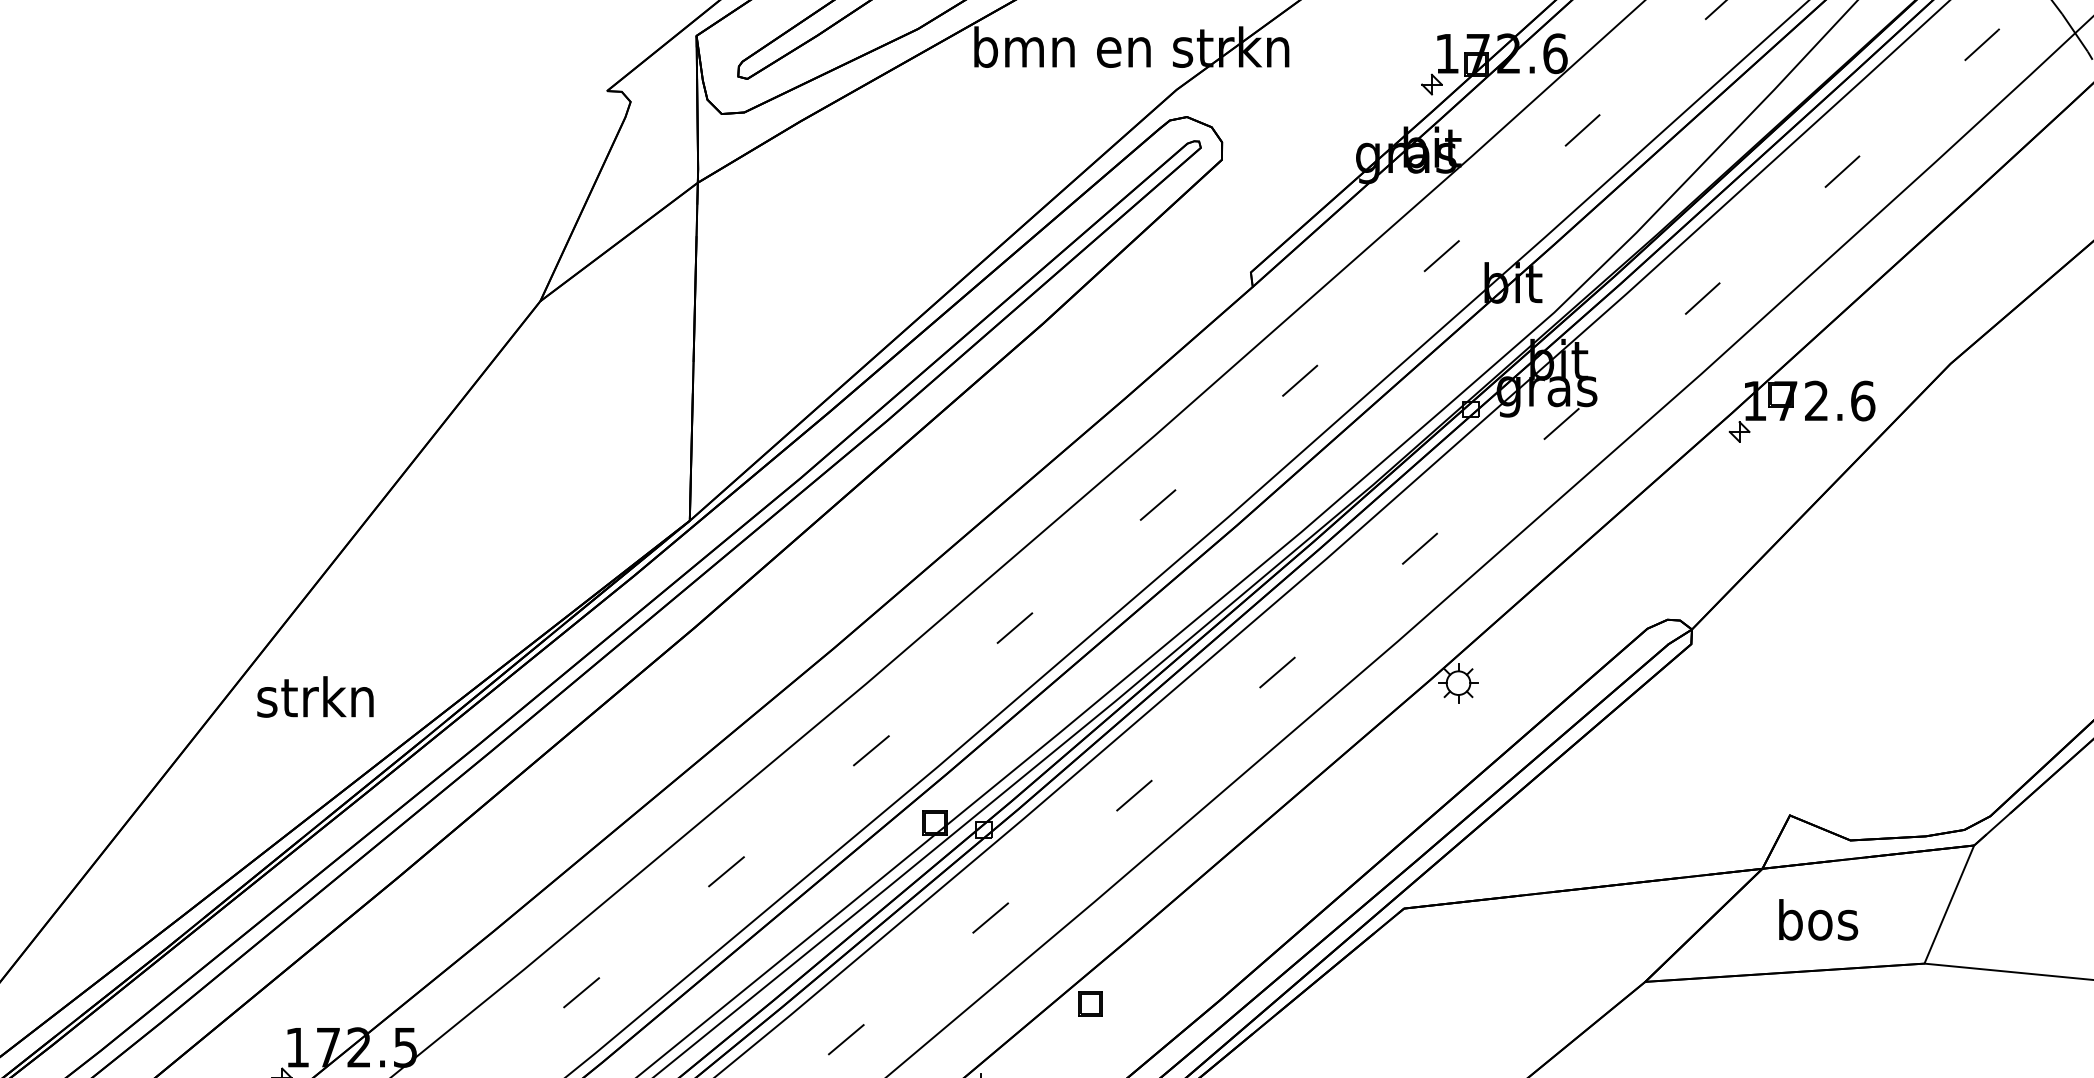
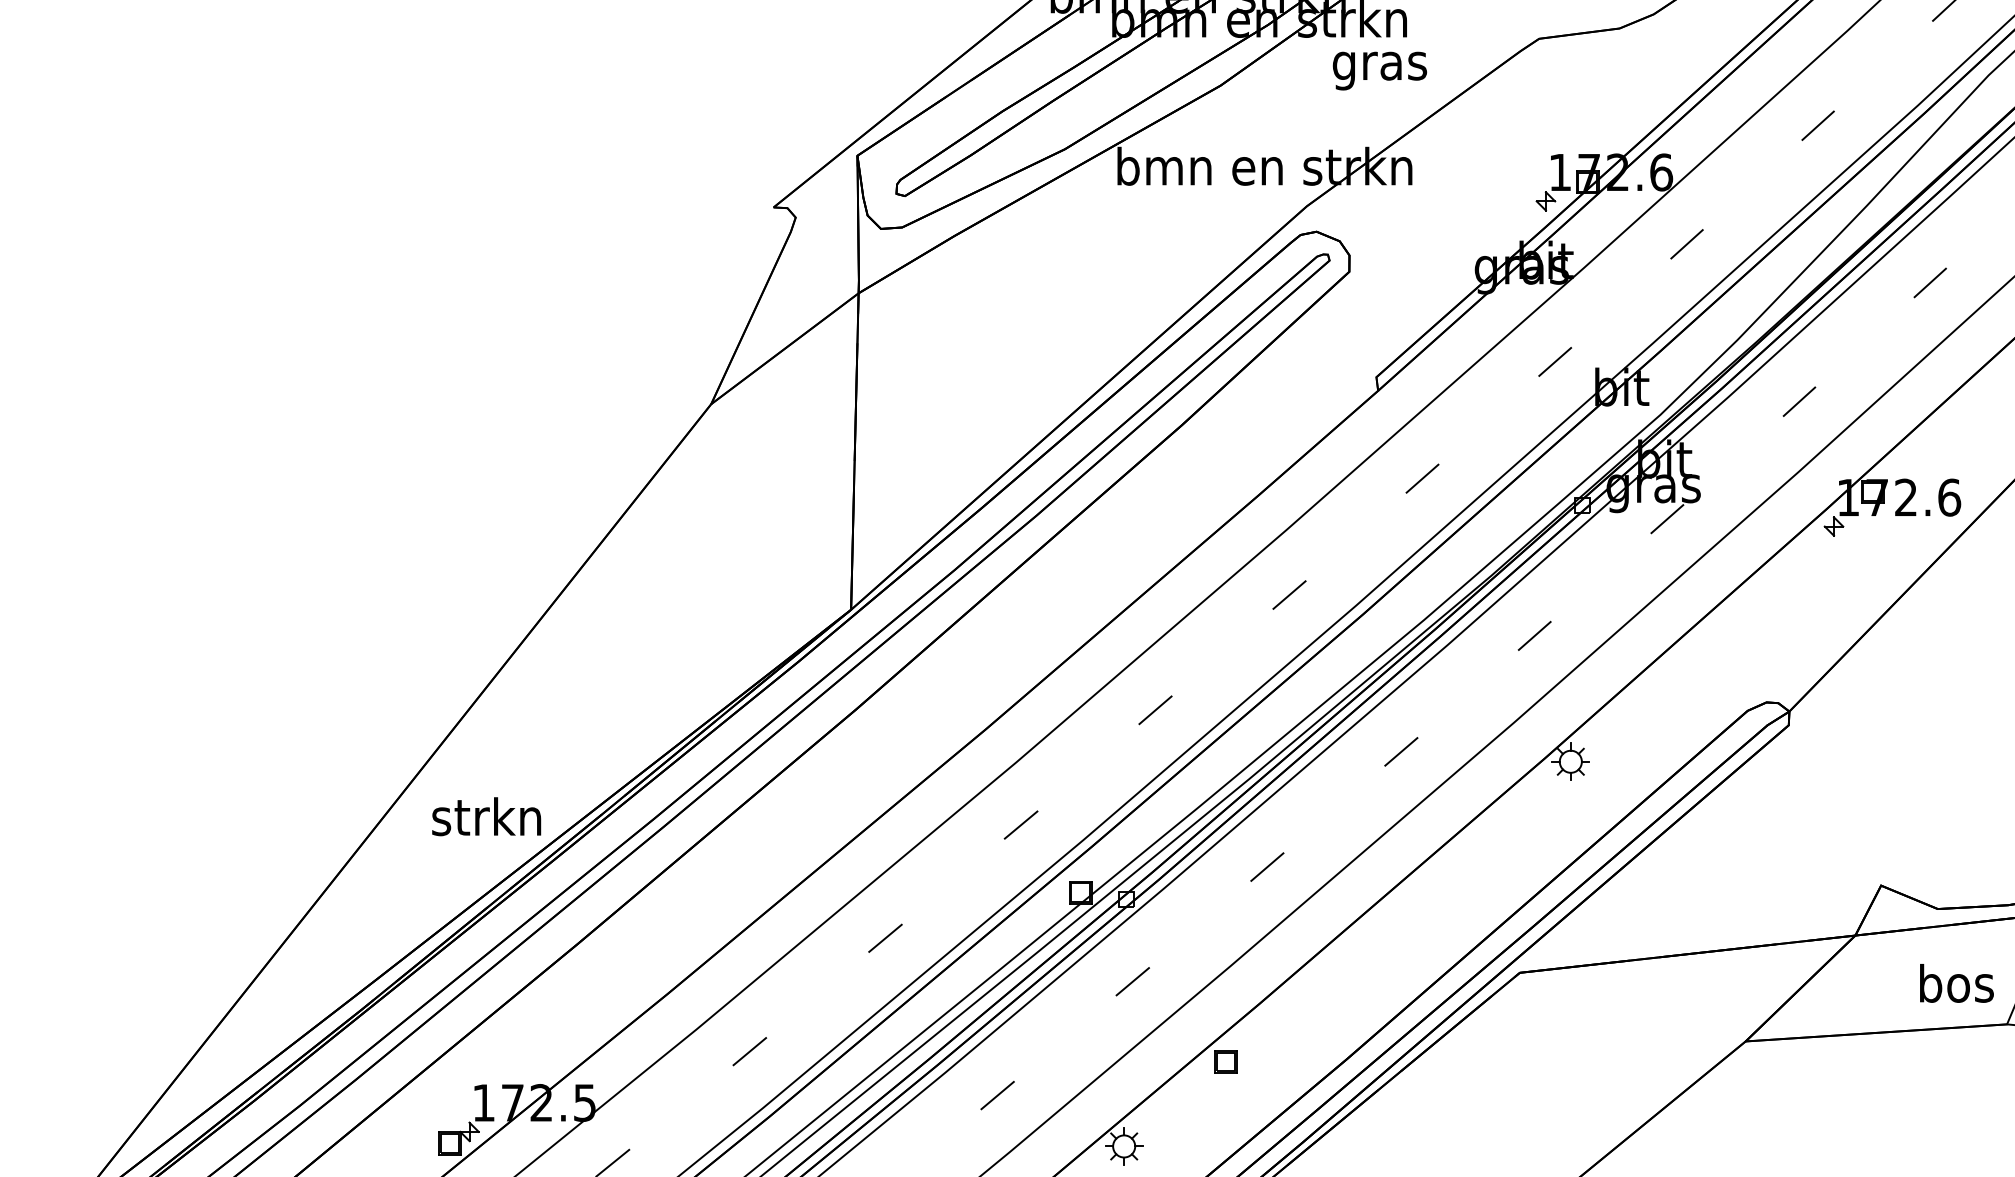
text: (315, 696) -> (486, 816), moved
text: (1818, 919) -> (1956, 983), moved

